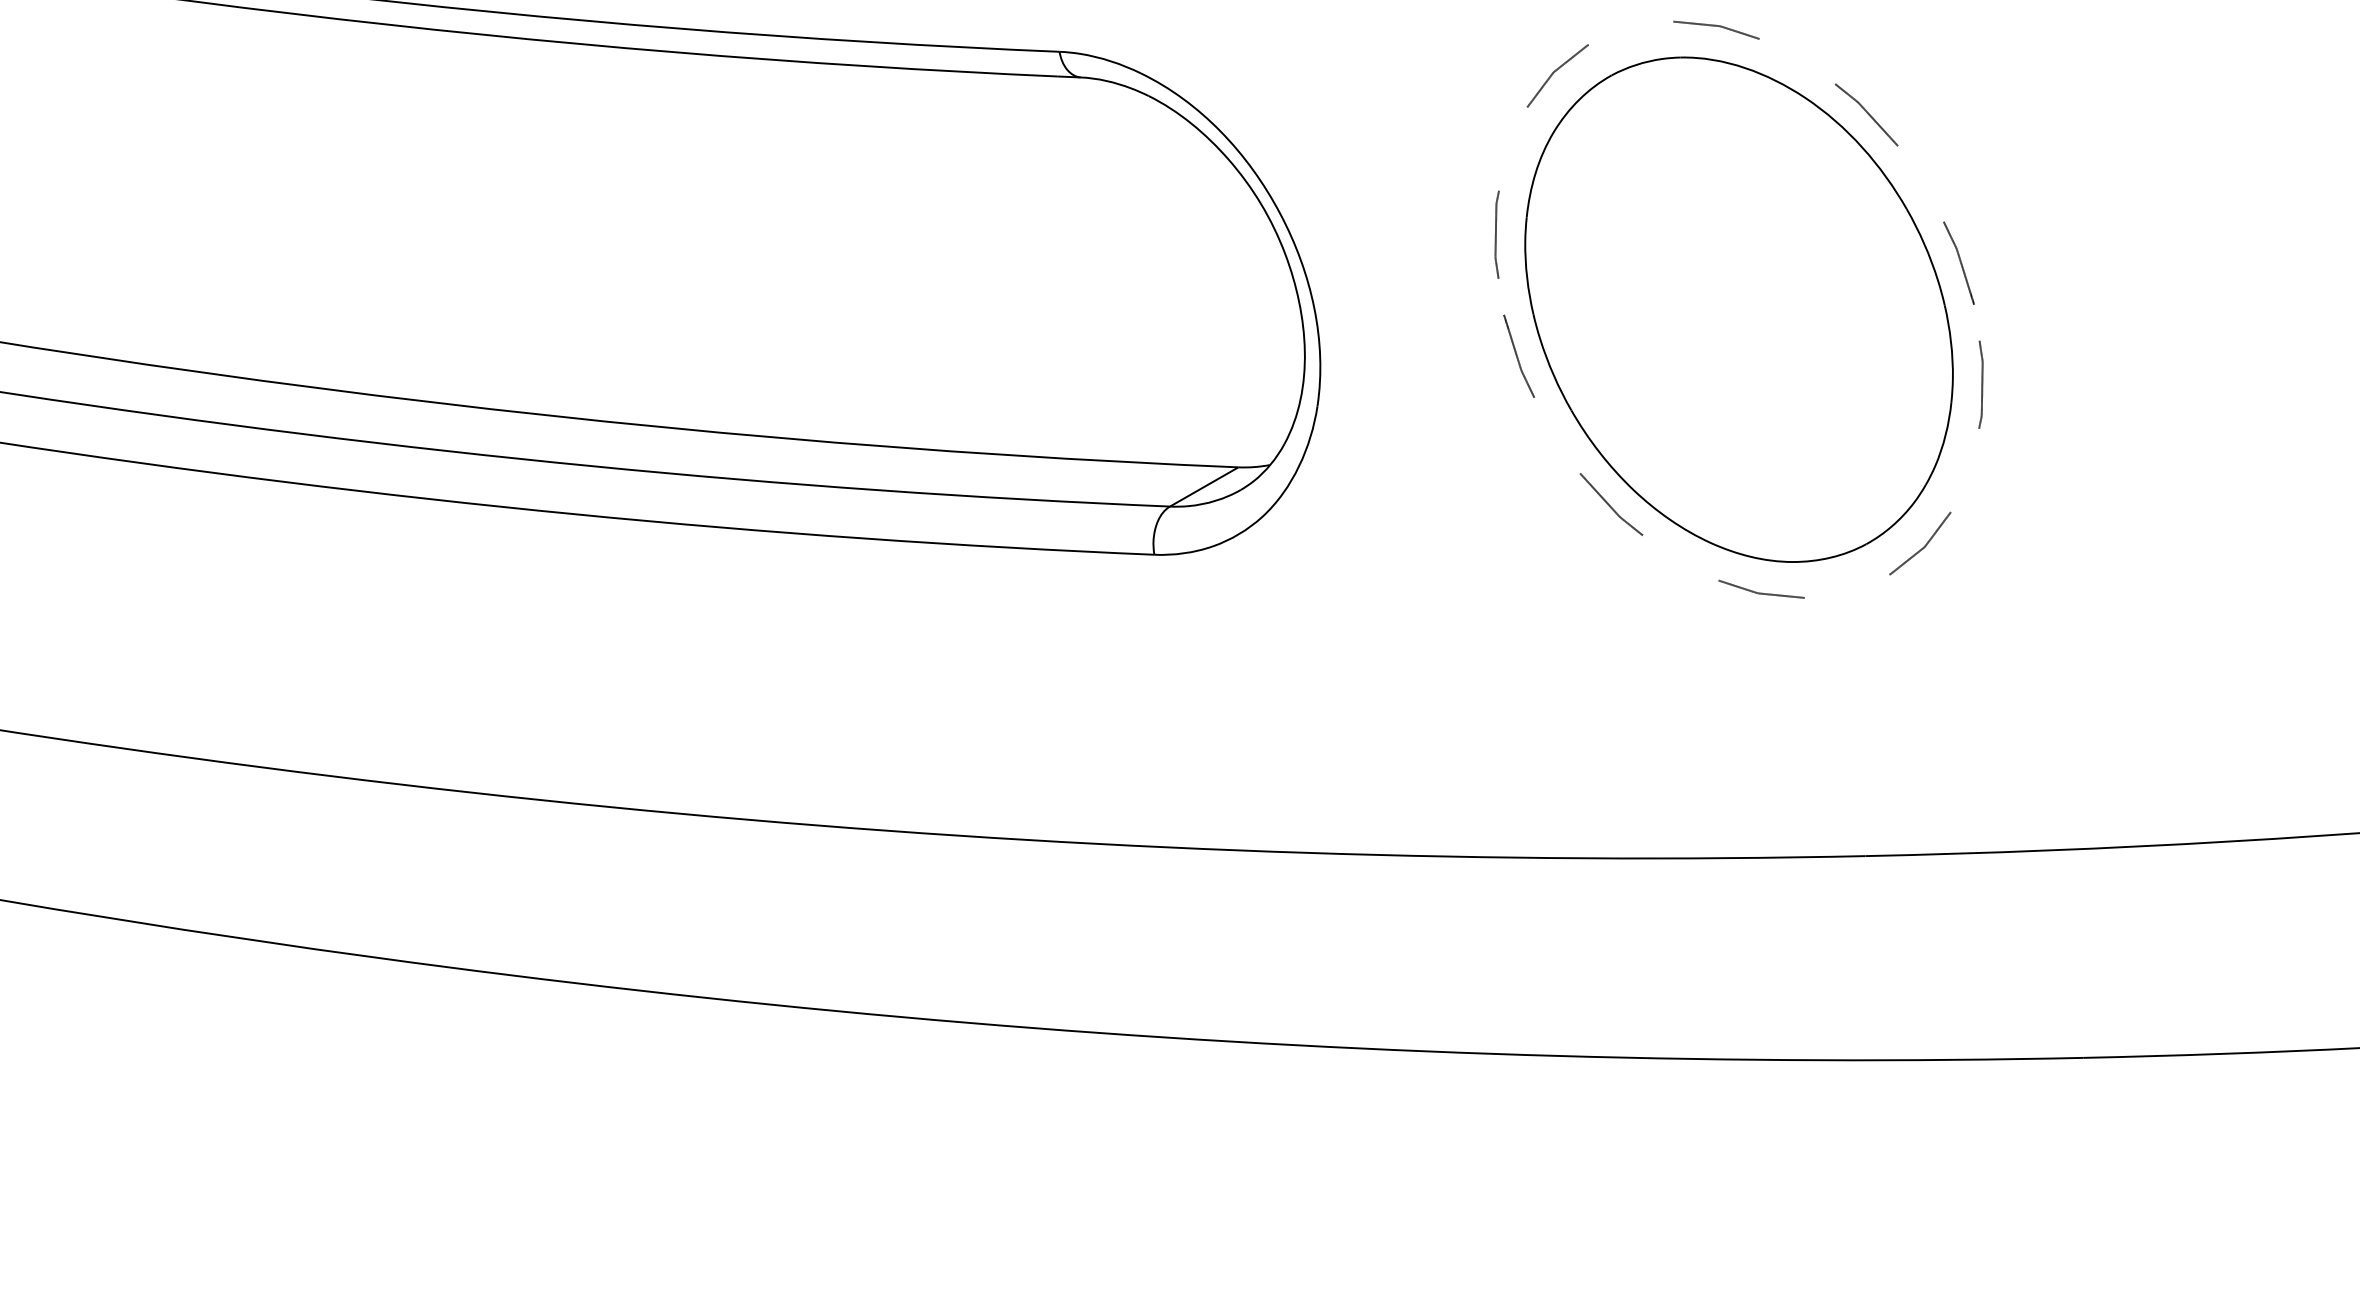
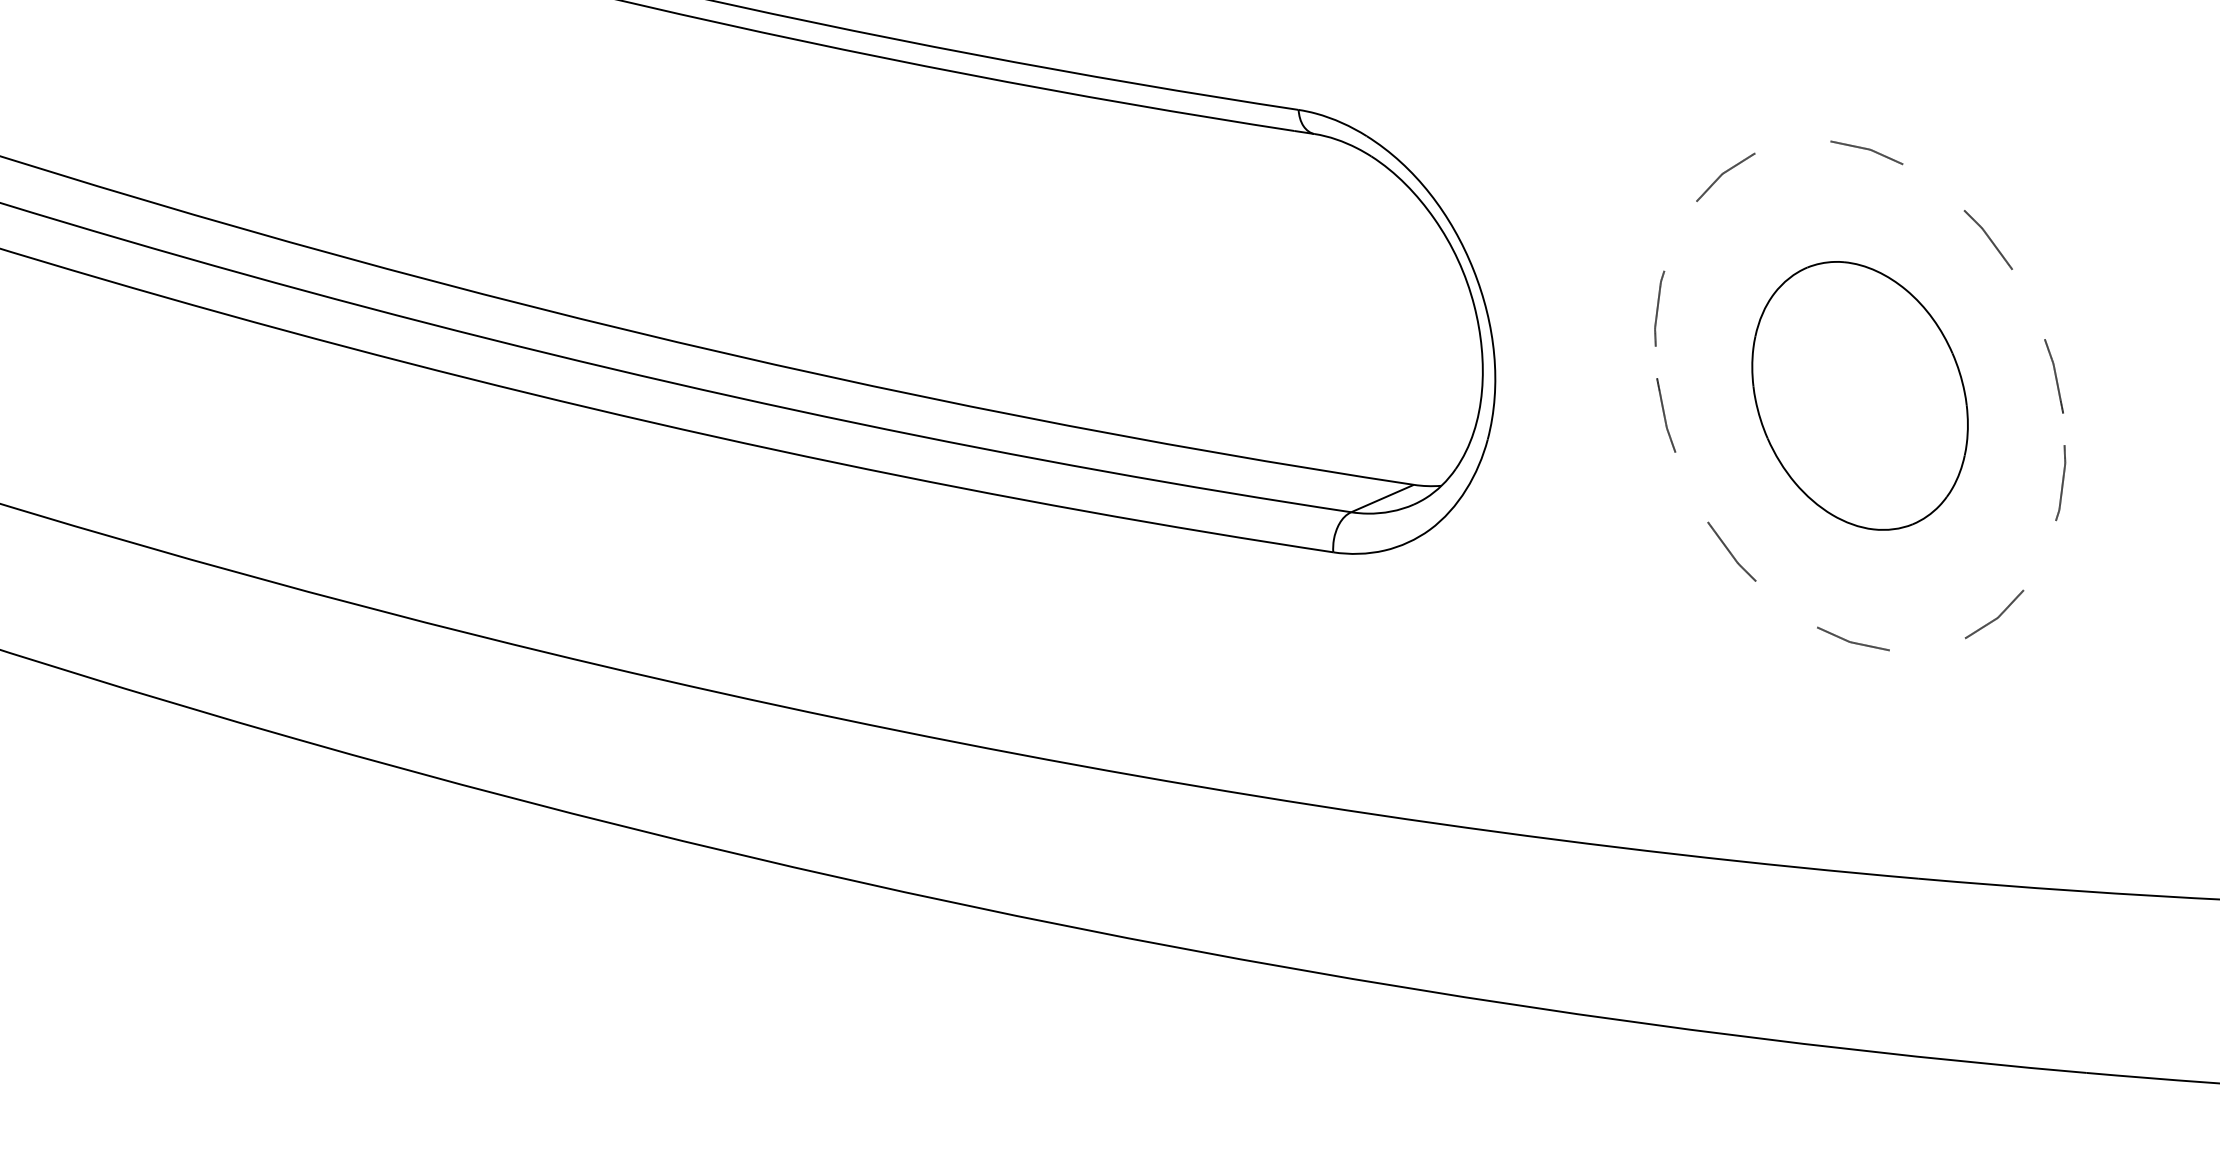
part: (1738, 309) -> (1859, 395), size x0.6

